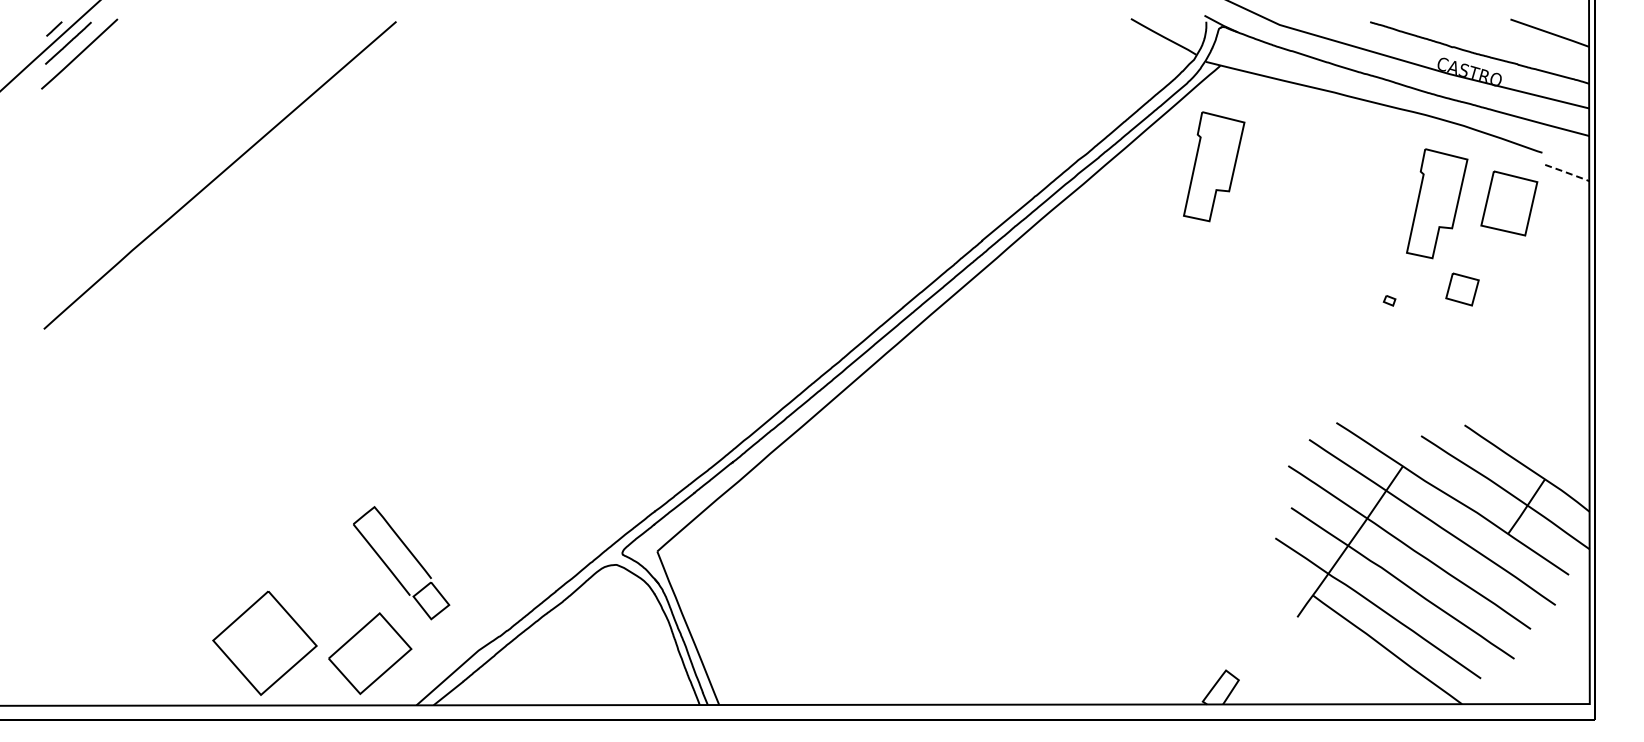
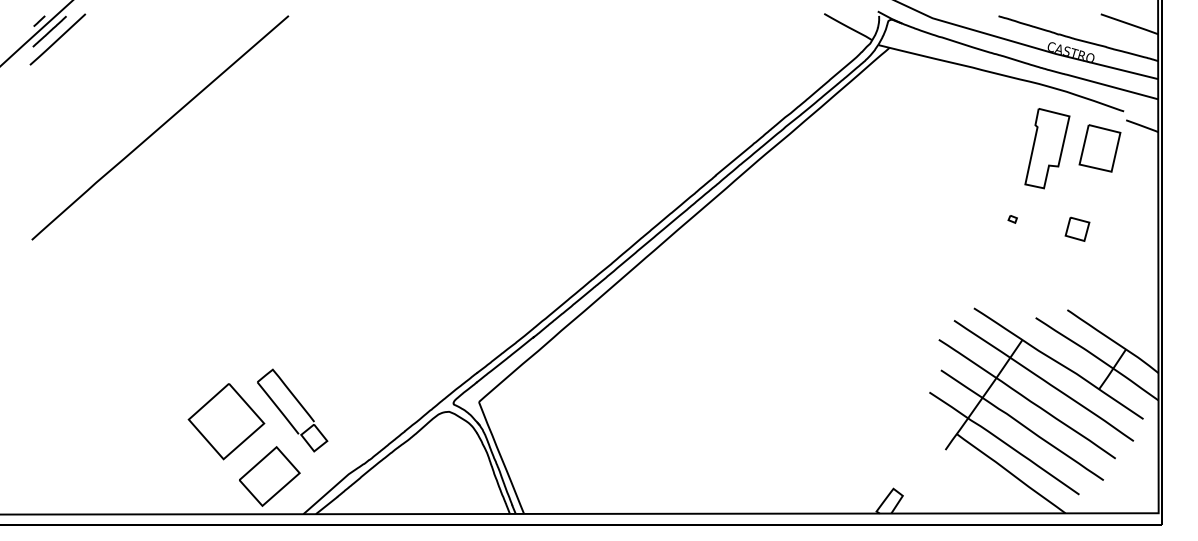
part: (1214, 166) -> (885, 121), removed
line: (1568, 173) -> (1143, 126), dashed -> solid
part: (1462, 289) -> (1077, 229), moved
part: (264, 642) -> (226, 421), moved

